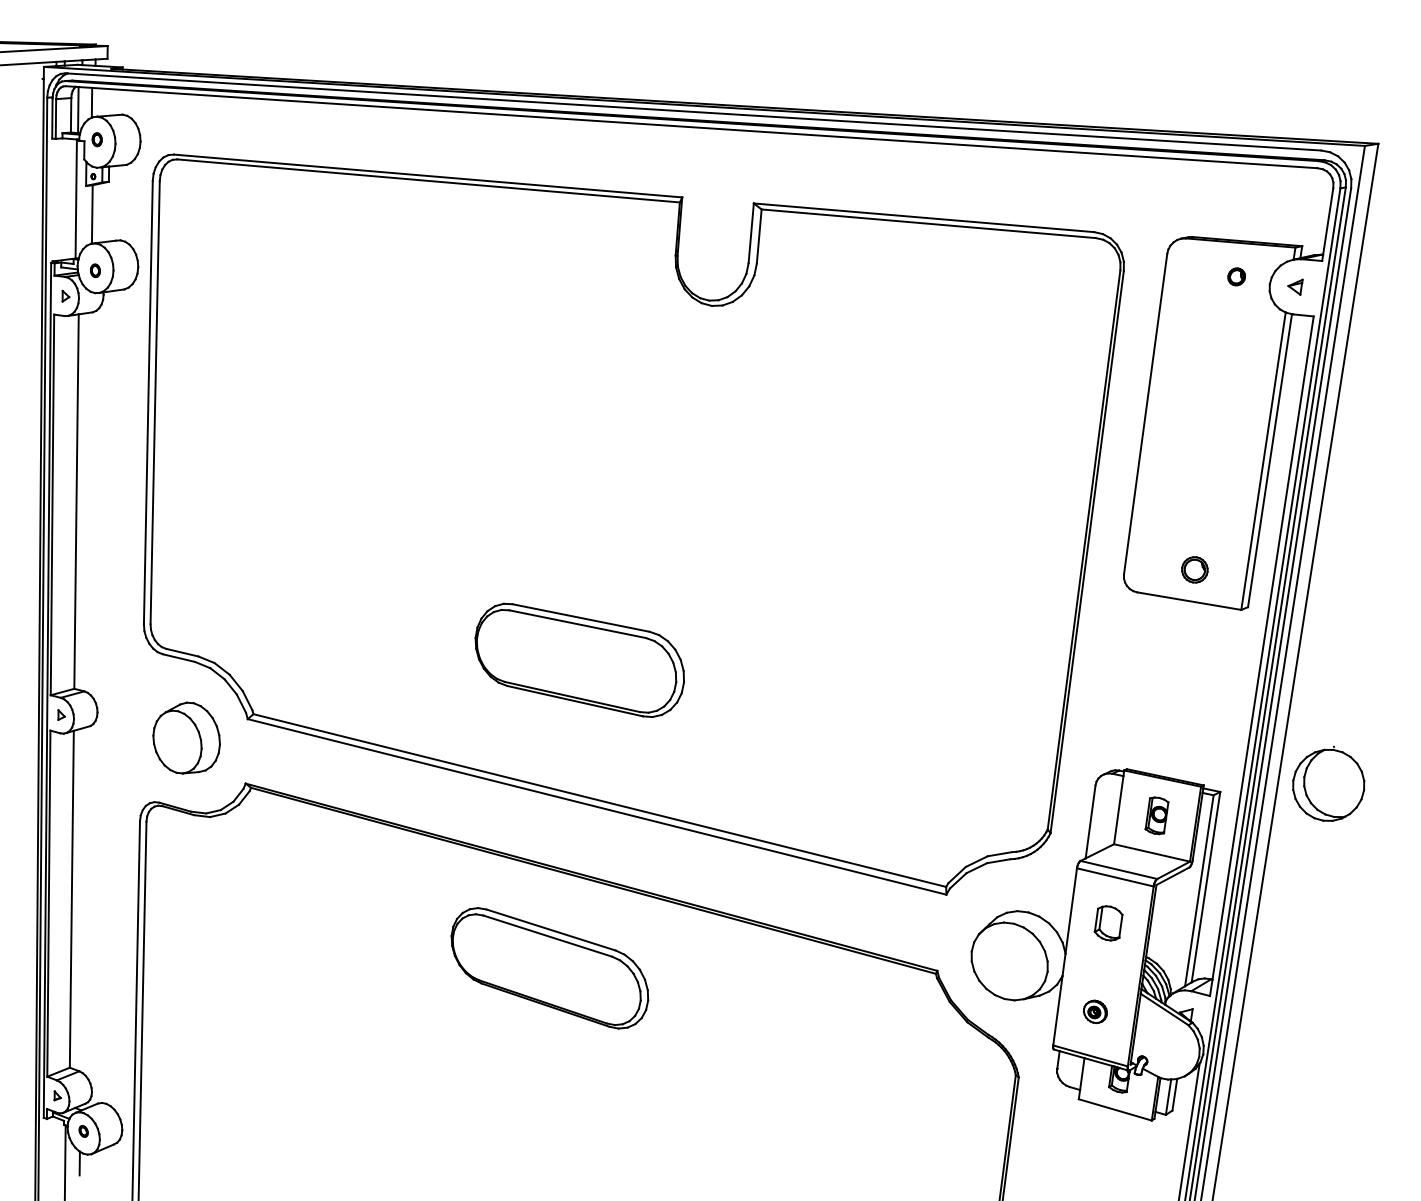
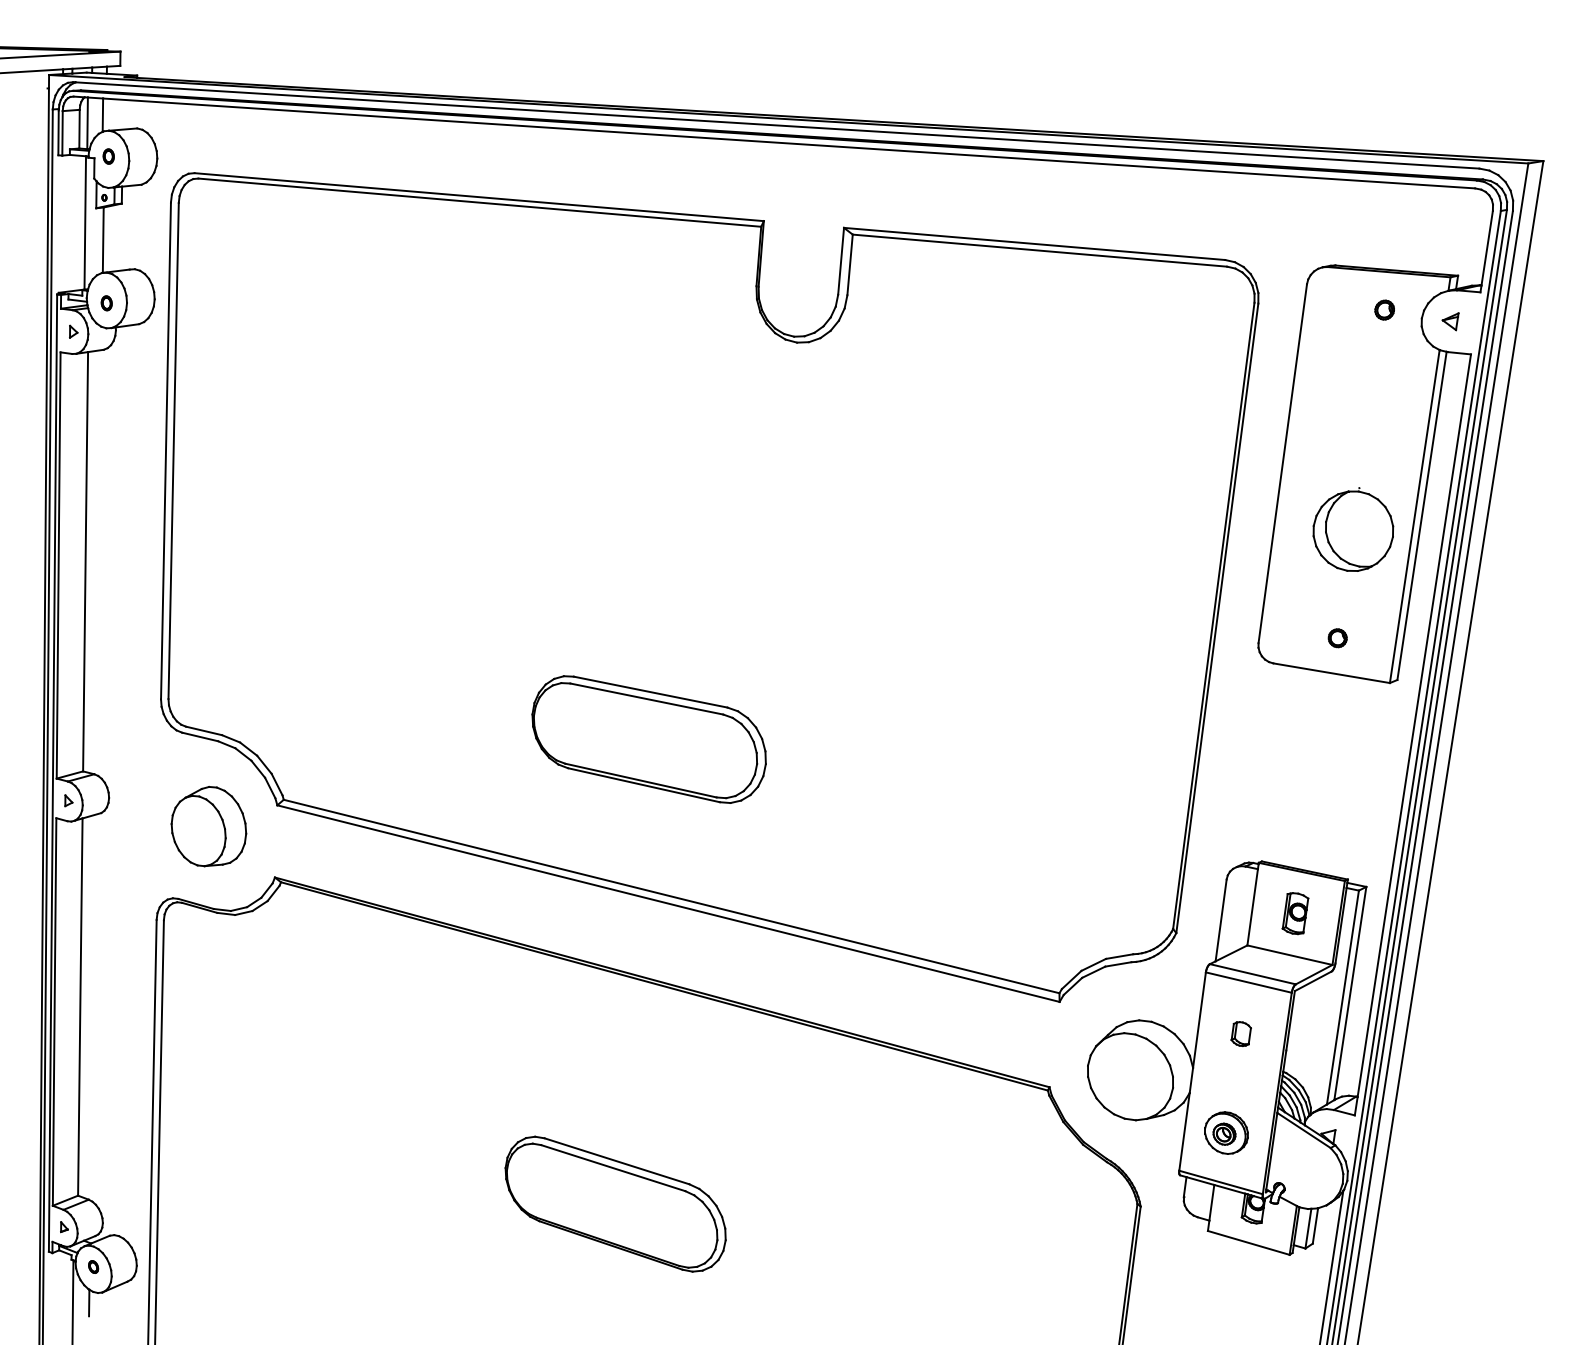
part: (1194, 569) -> (1337, 637), size x0.62
part: (1328, 783) -> (1353, 529), moved
part: (1108, 923) -> (1241, 1034), size x0.62
part: (549, 968) -> (615, 1204), moved
part: (1095, 1011) -> (1226, 1132), size x1.67

